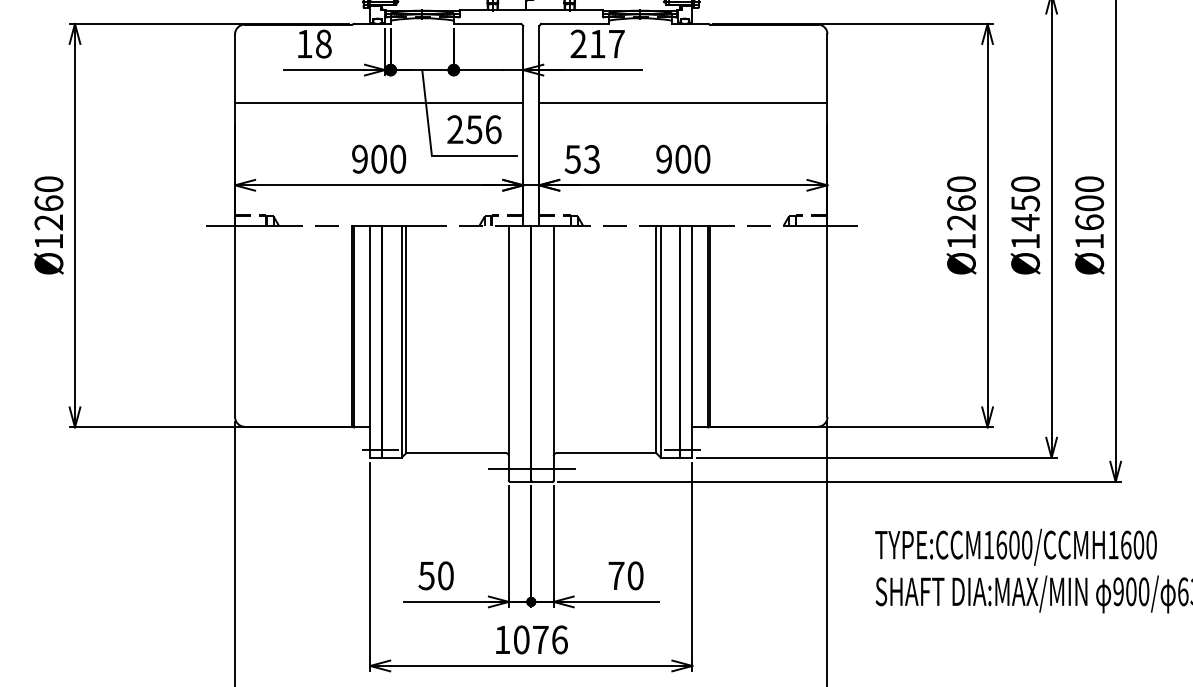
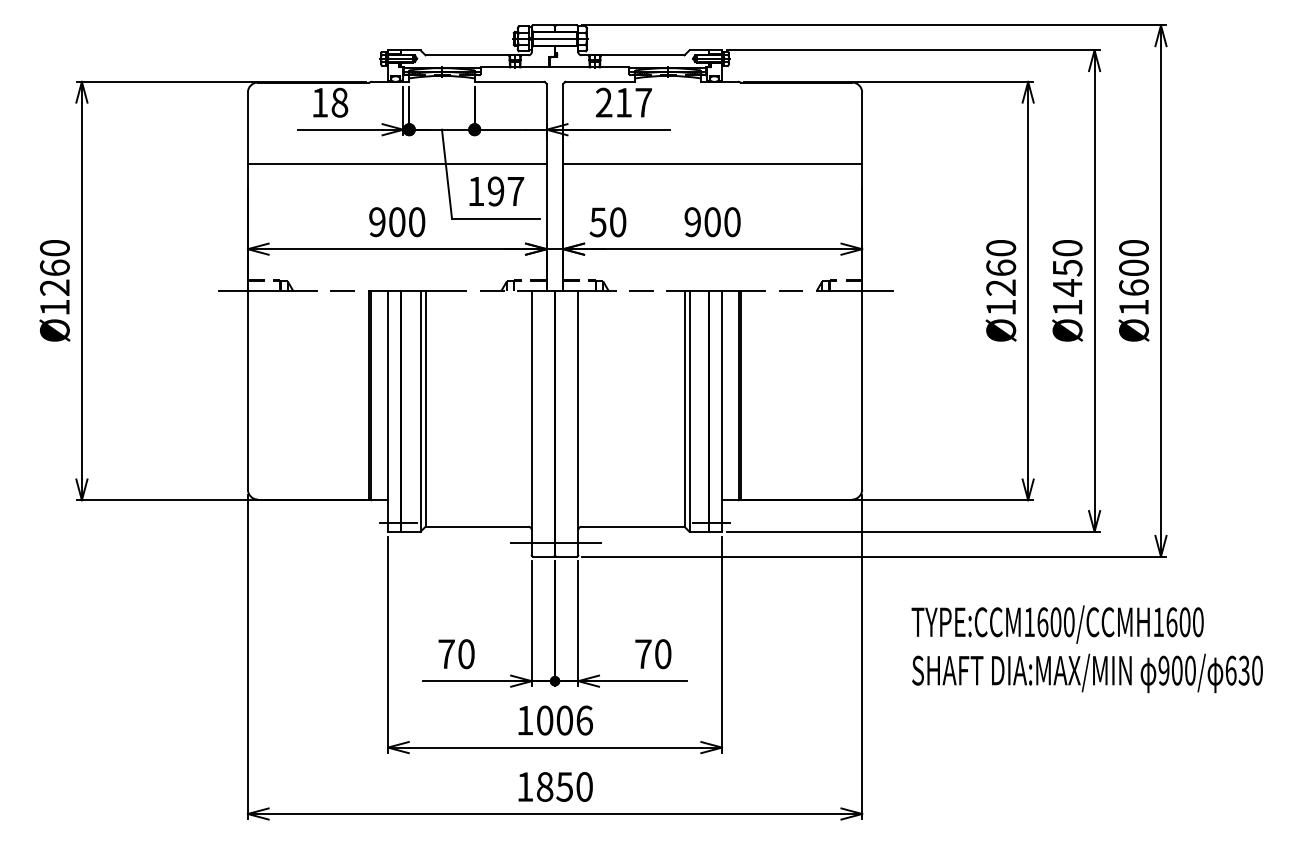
text: (474, 129) -> (496, 191), 256 -> 197
text: (591, 159) -> (617, 222), 53 -> 50
text: (426, 576) -> (446, 654), 50 -> 70
text: (540, 639) -> (564, 720), 1076 -> 1006

